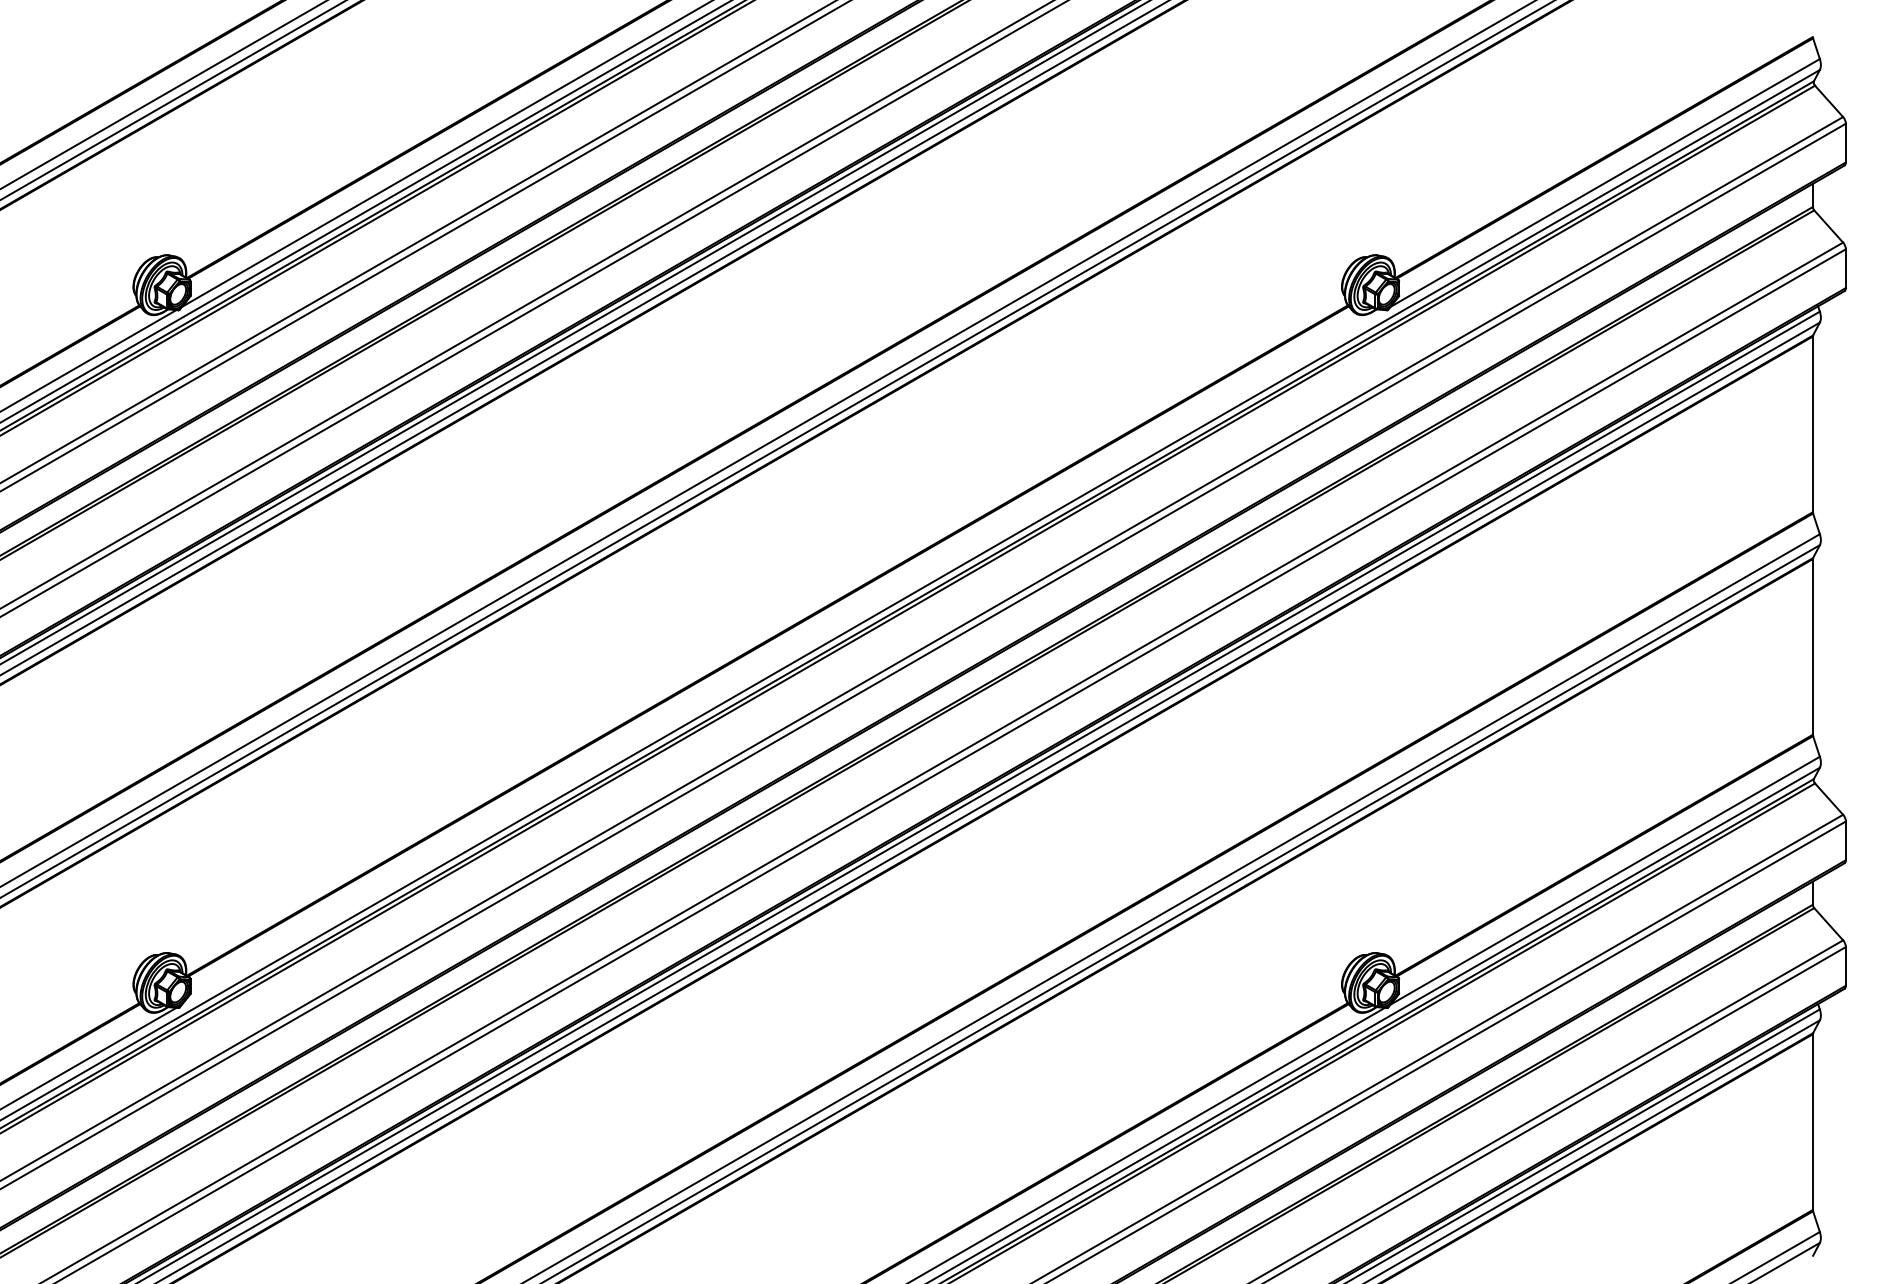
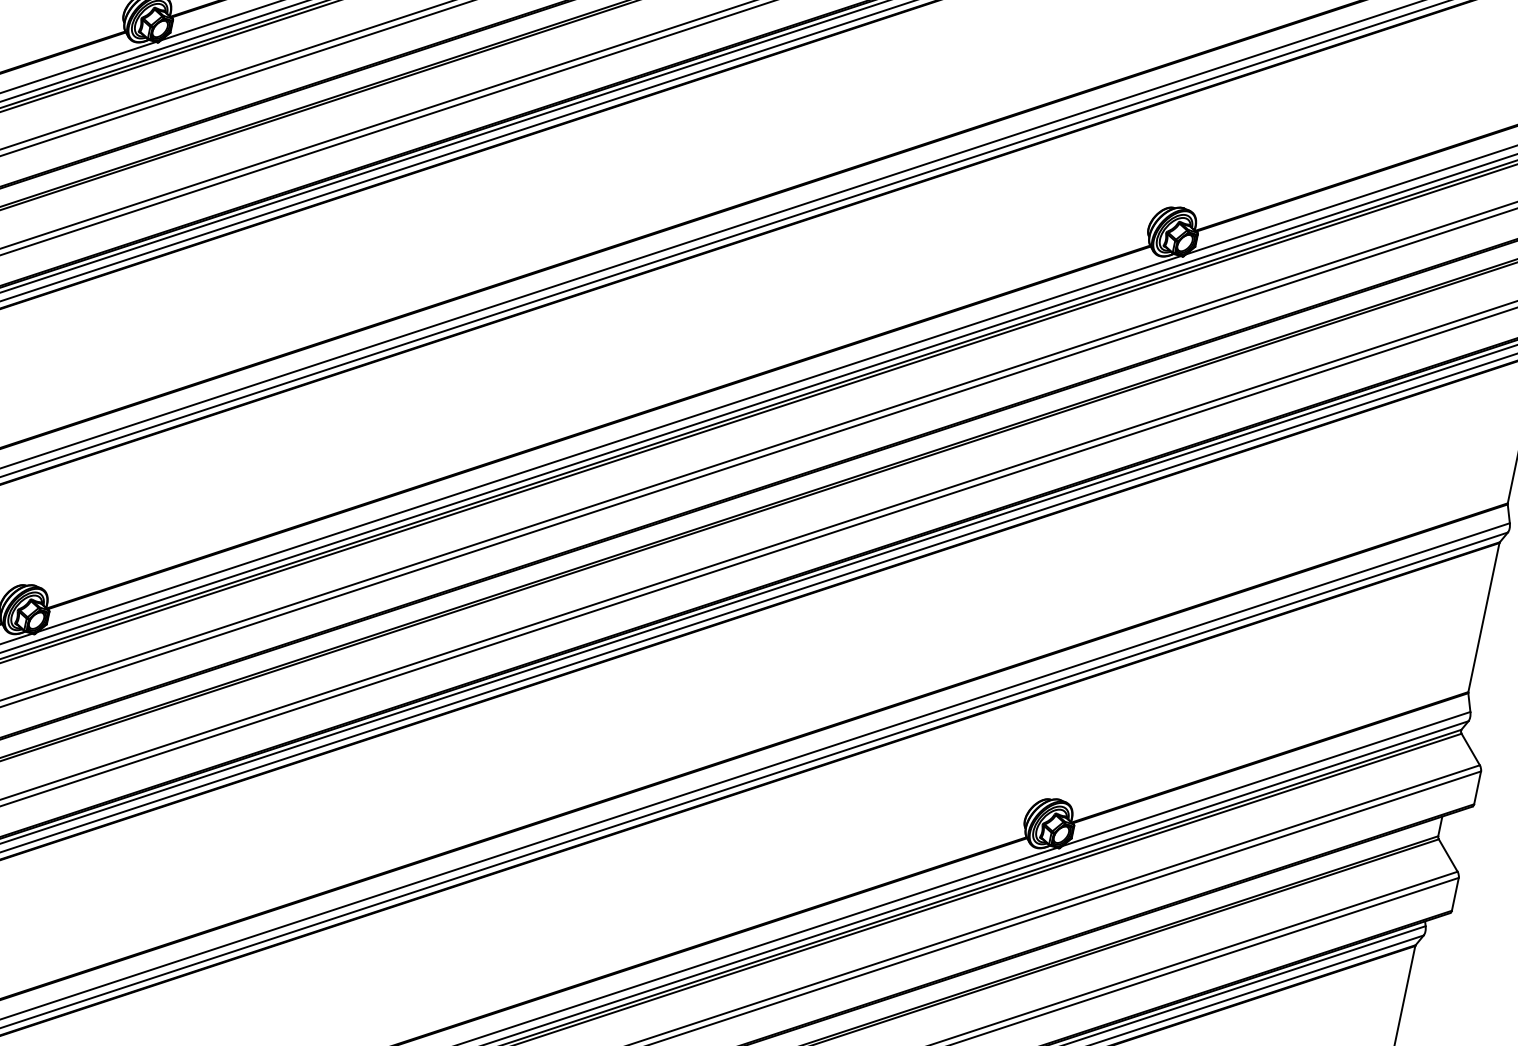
line: (782, 657) -> (608, 443), added

